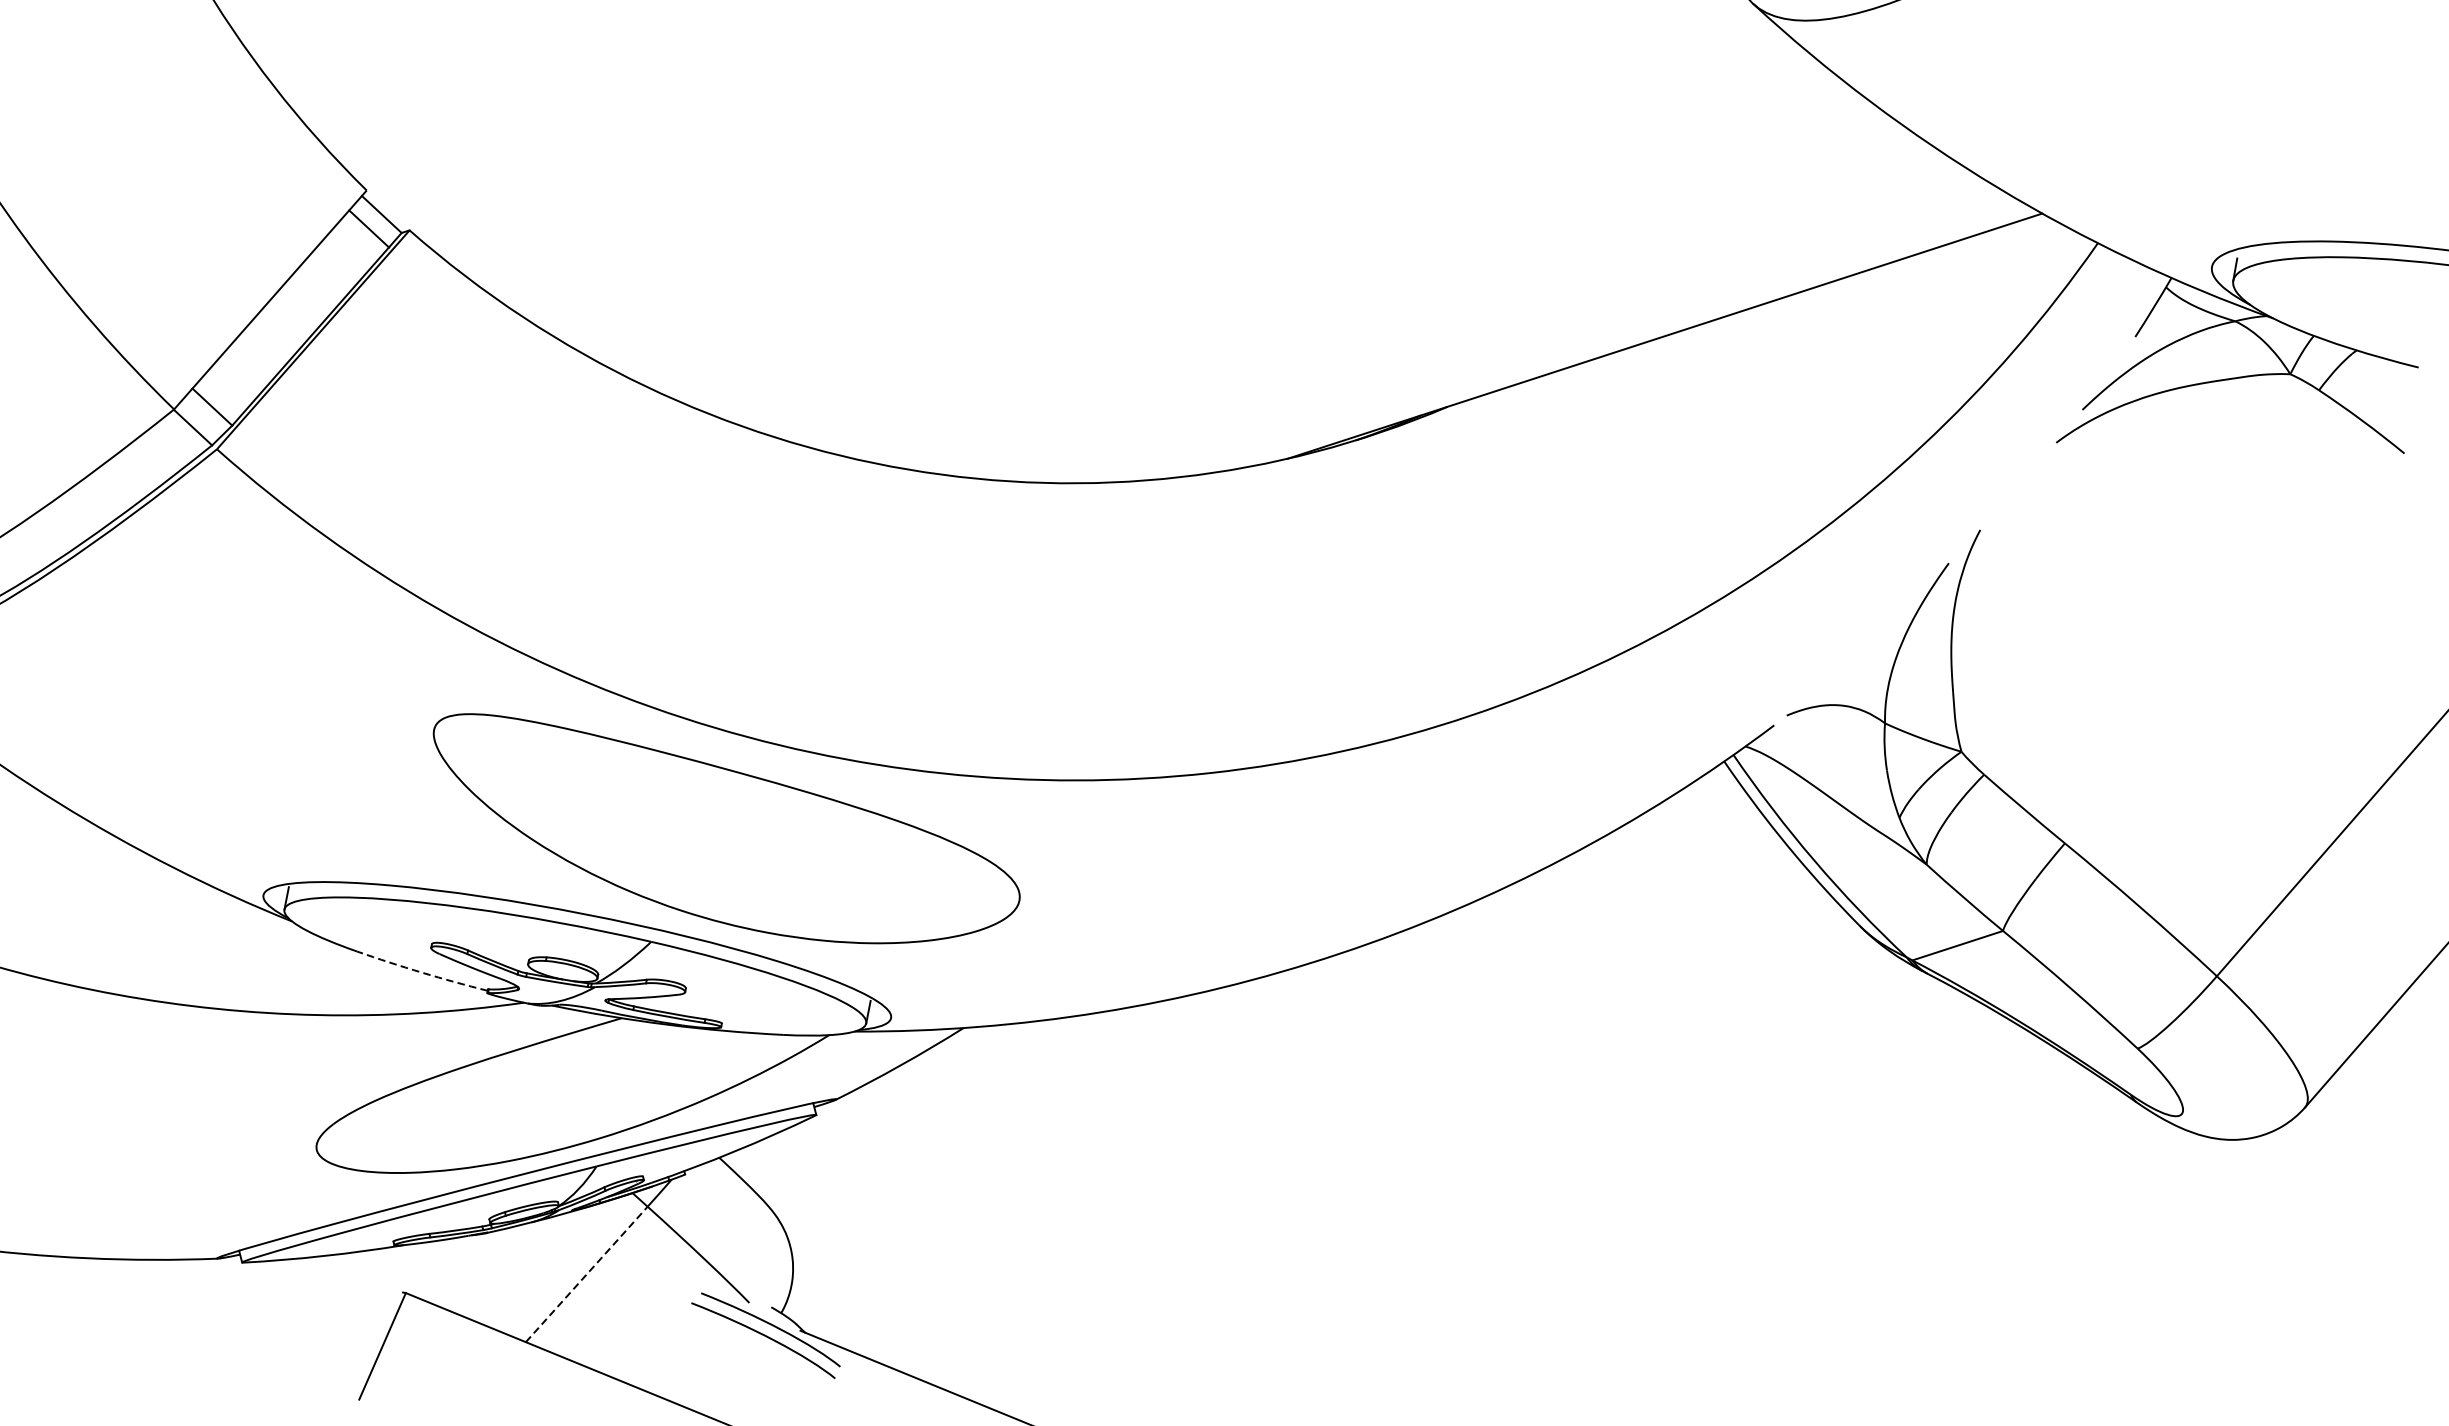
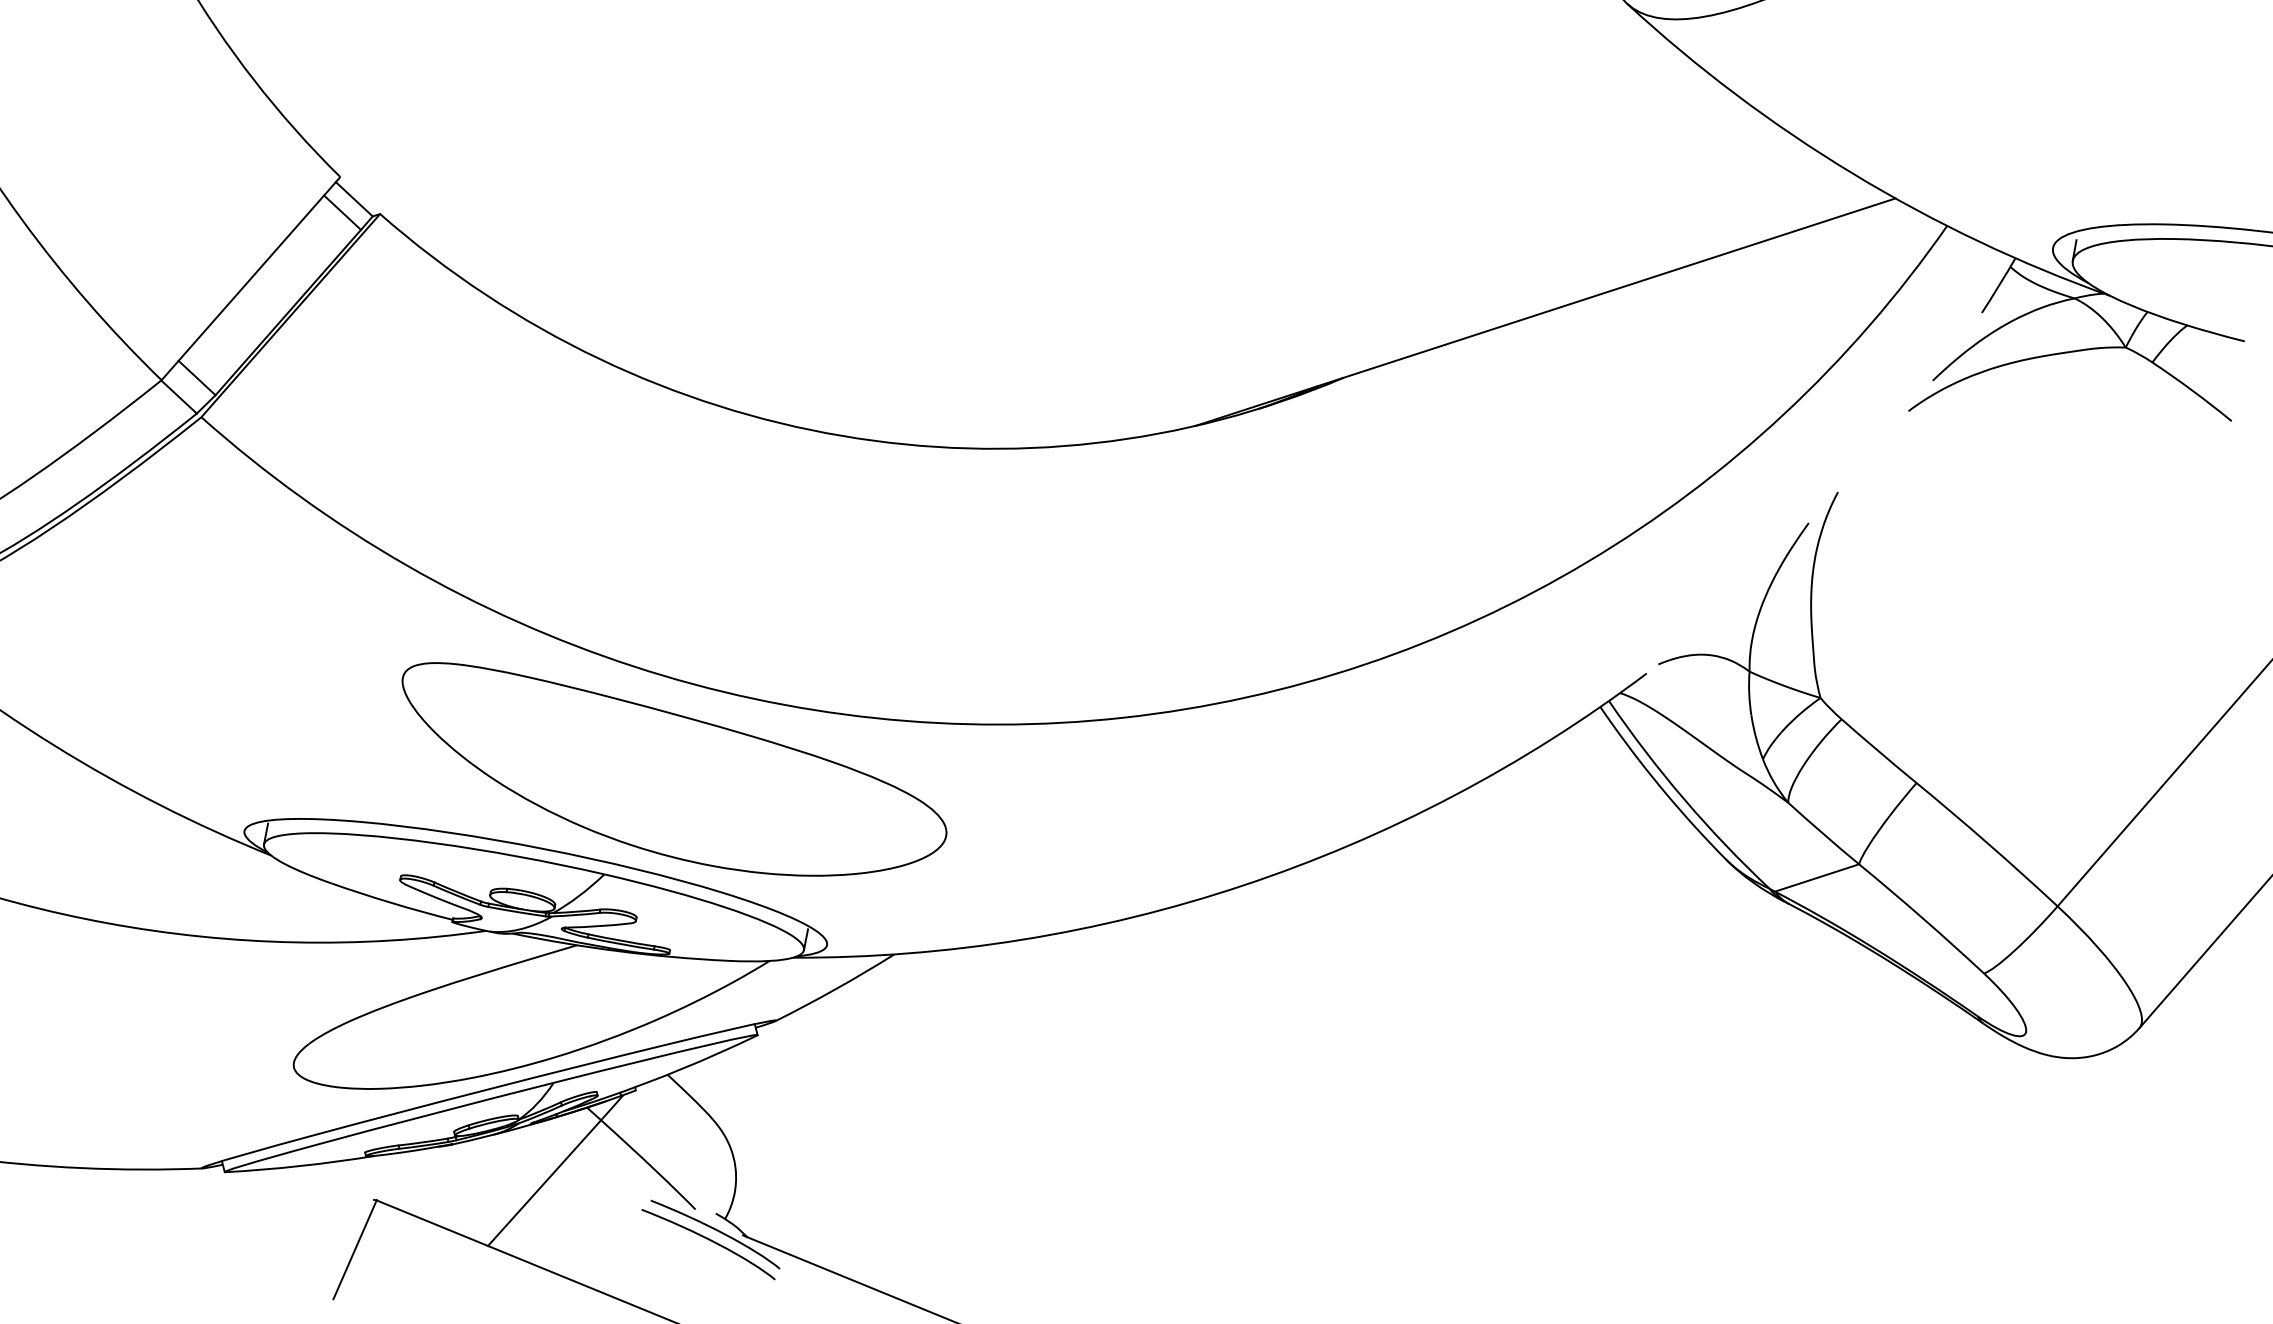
arc: (421, 972) -> (391, 902), dashed -> solid
line: (586, 1274) -> (544, 1183), dashed -> solid

